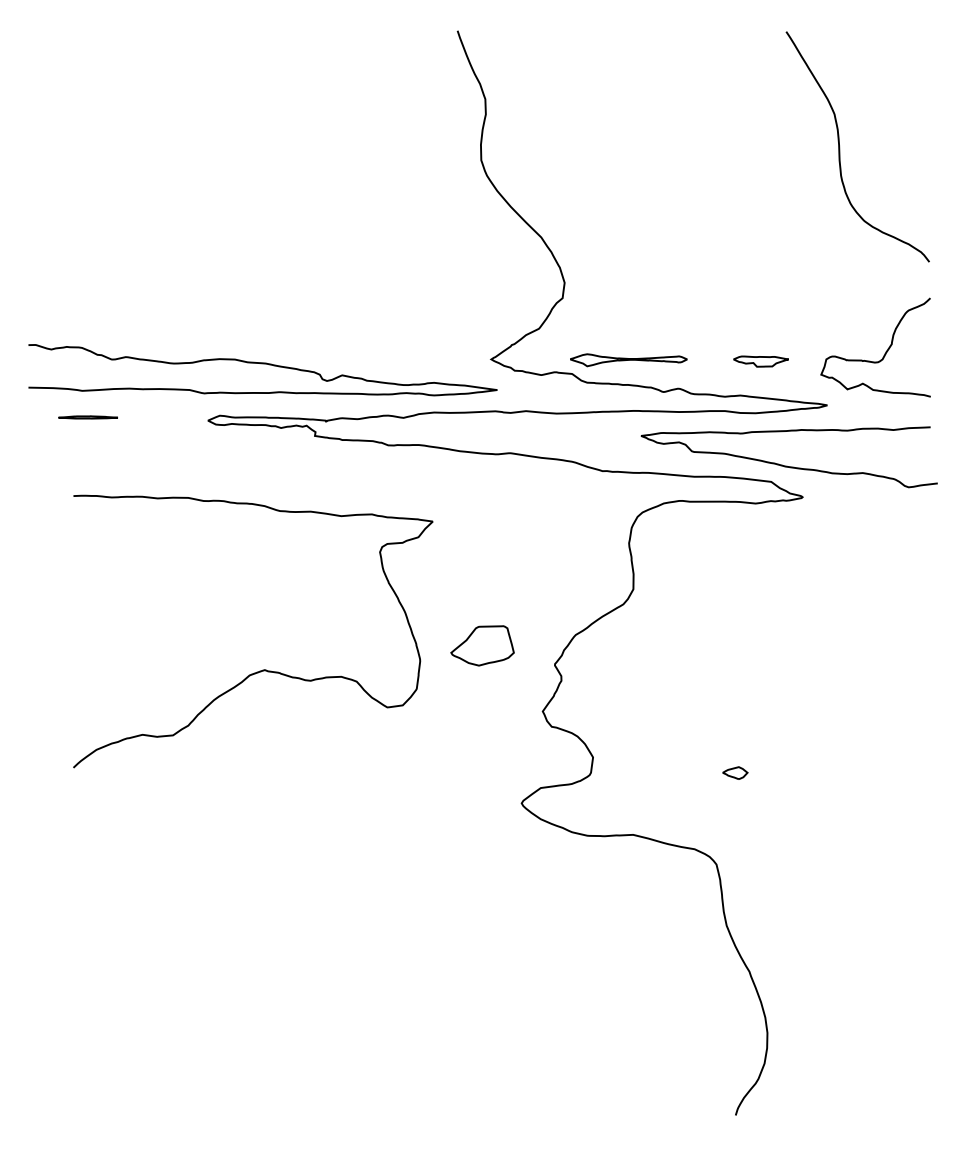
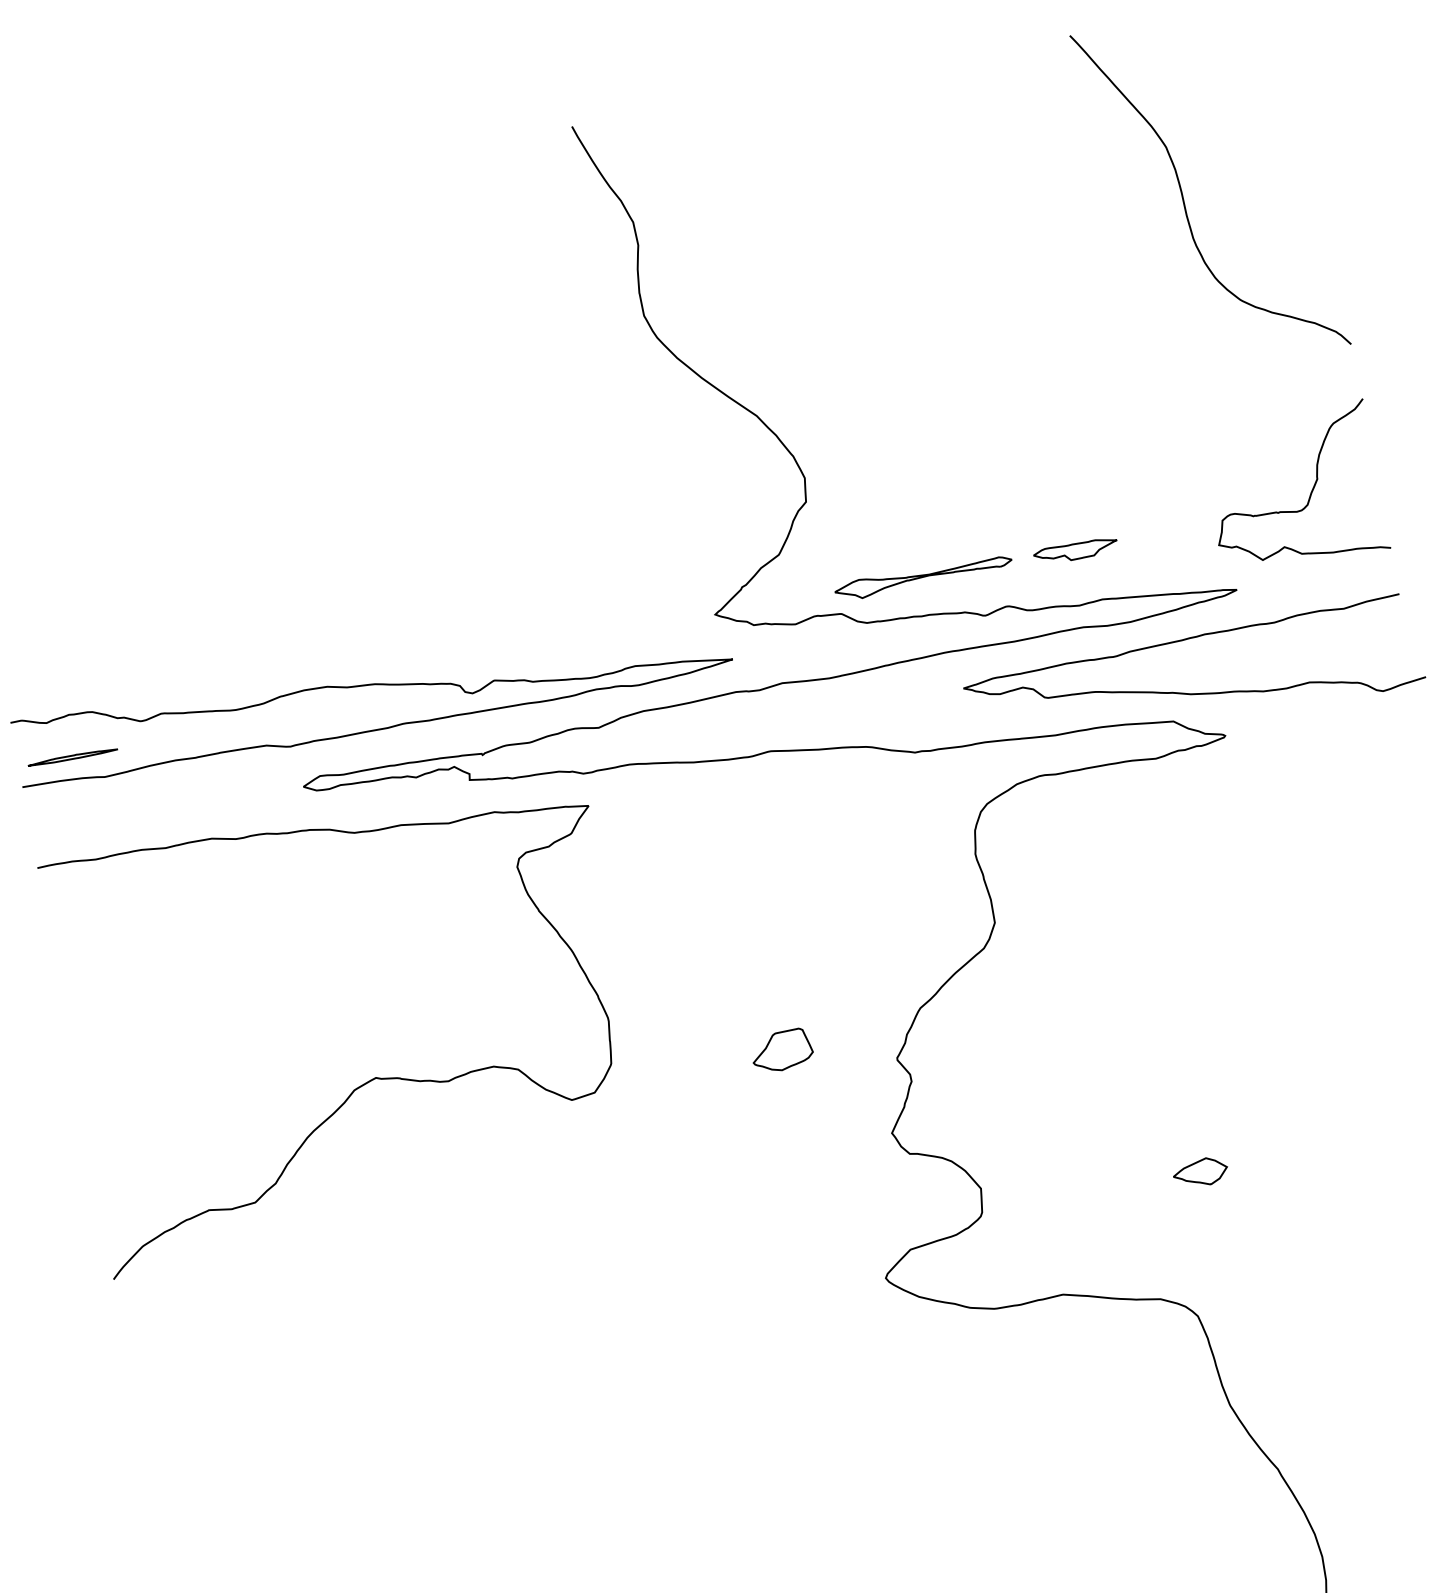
part: (760, 361) -> (1074, 551), moved
line: (87, 417) -> (71, 757), moved
part: (481, 645) -> (780, 1050), size x0.62
curve: (262, 669) -> (372, 1077), moved
part: (735, 772) -> (1200, 1171), size x1.43

